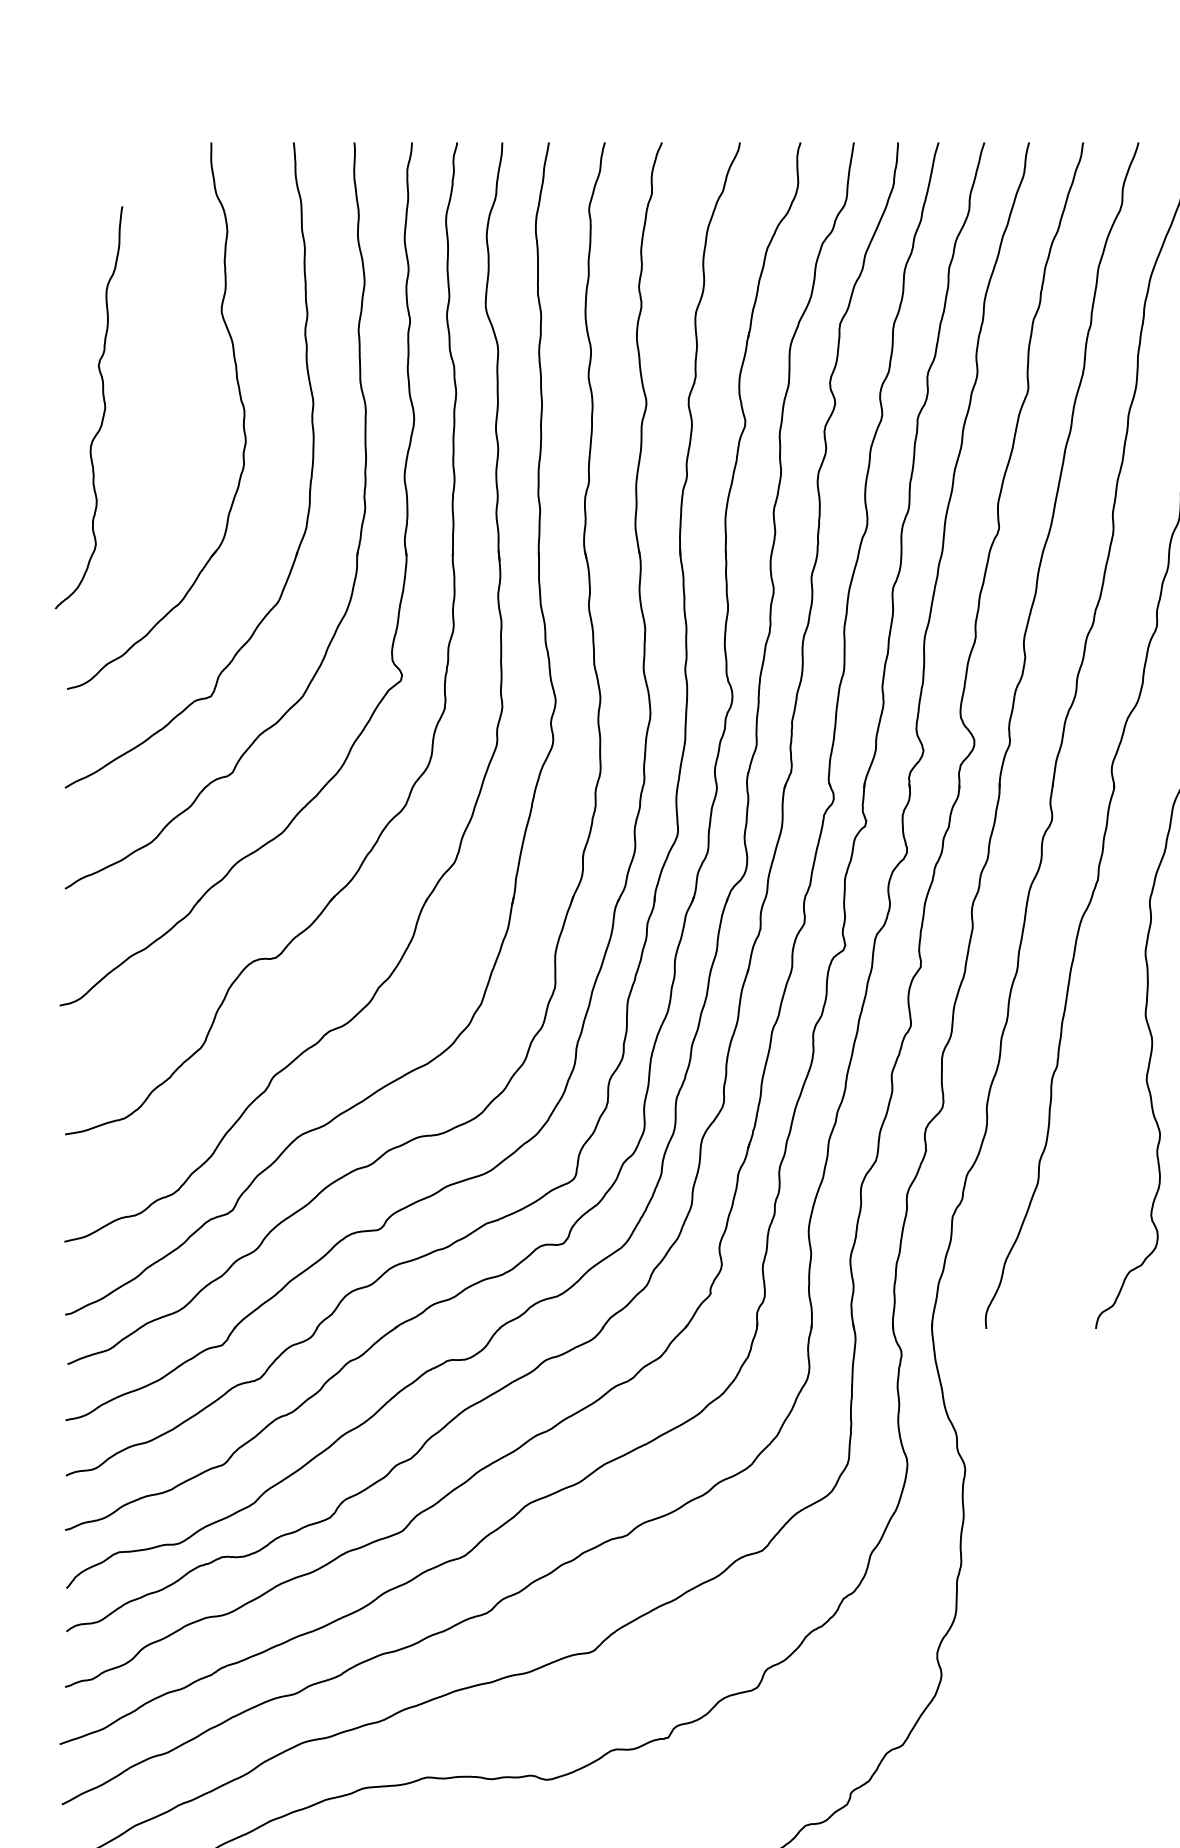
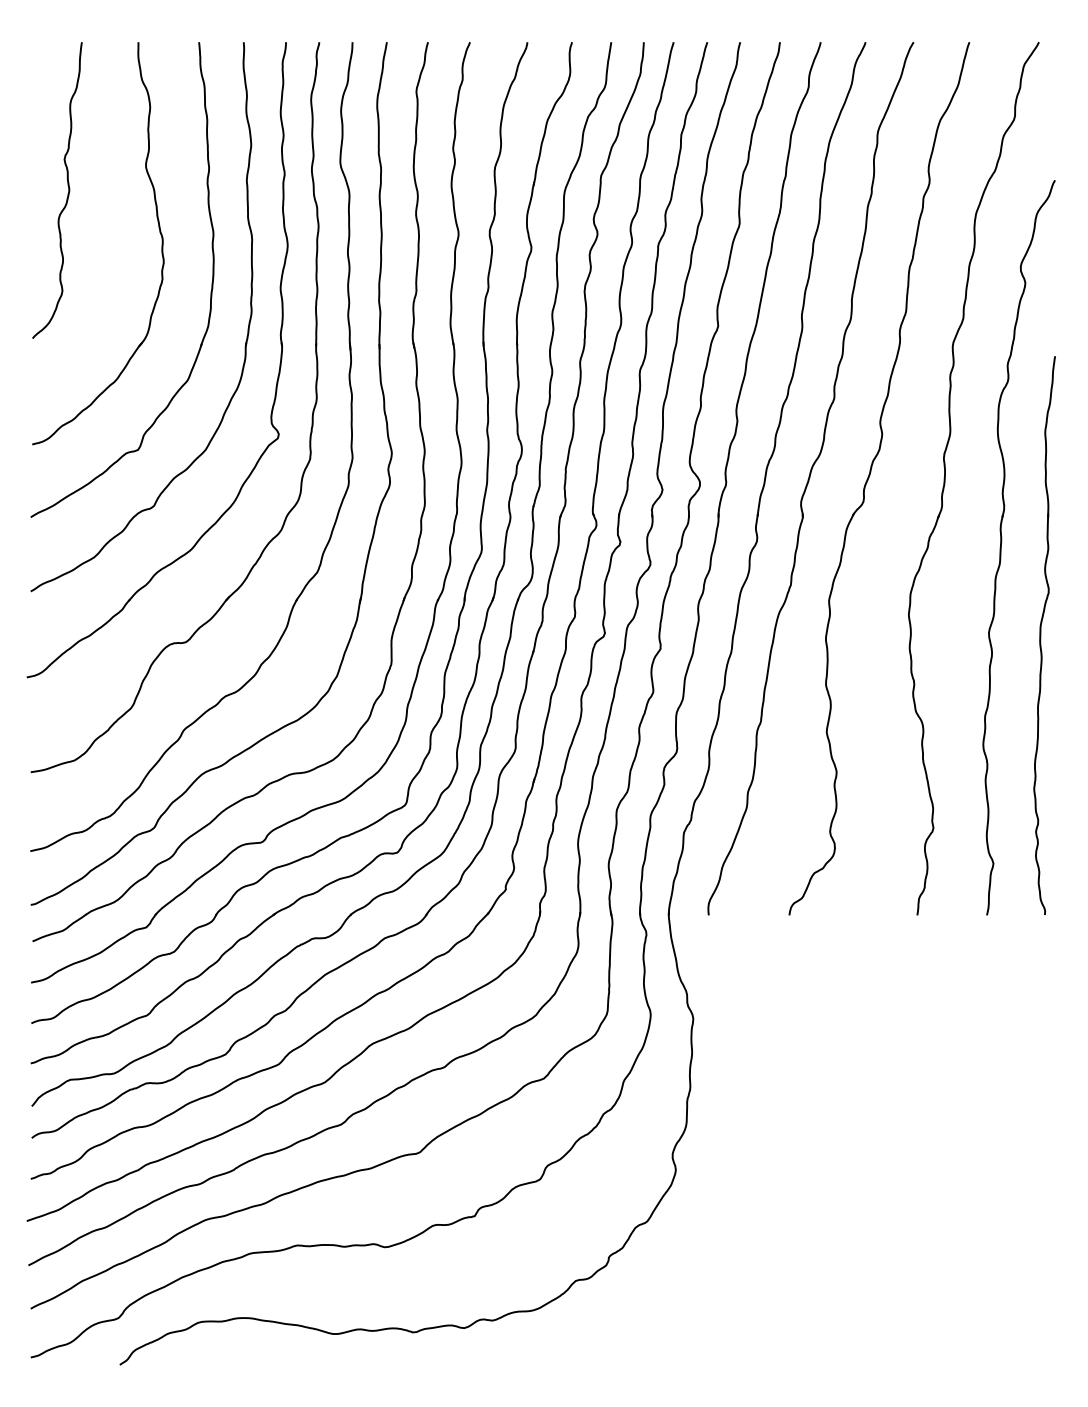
curve: (102, 411) -> (67, 193), moved

